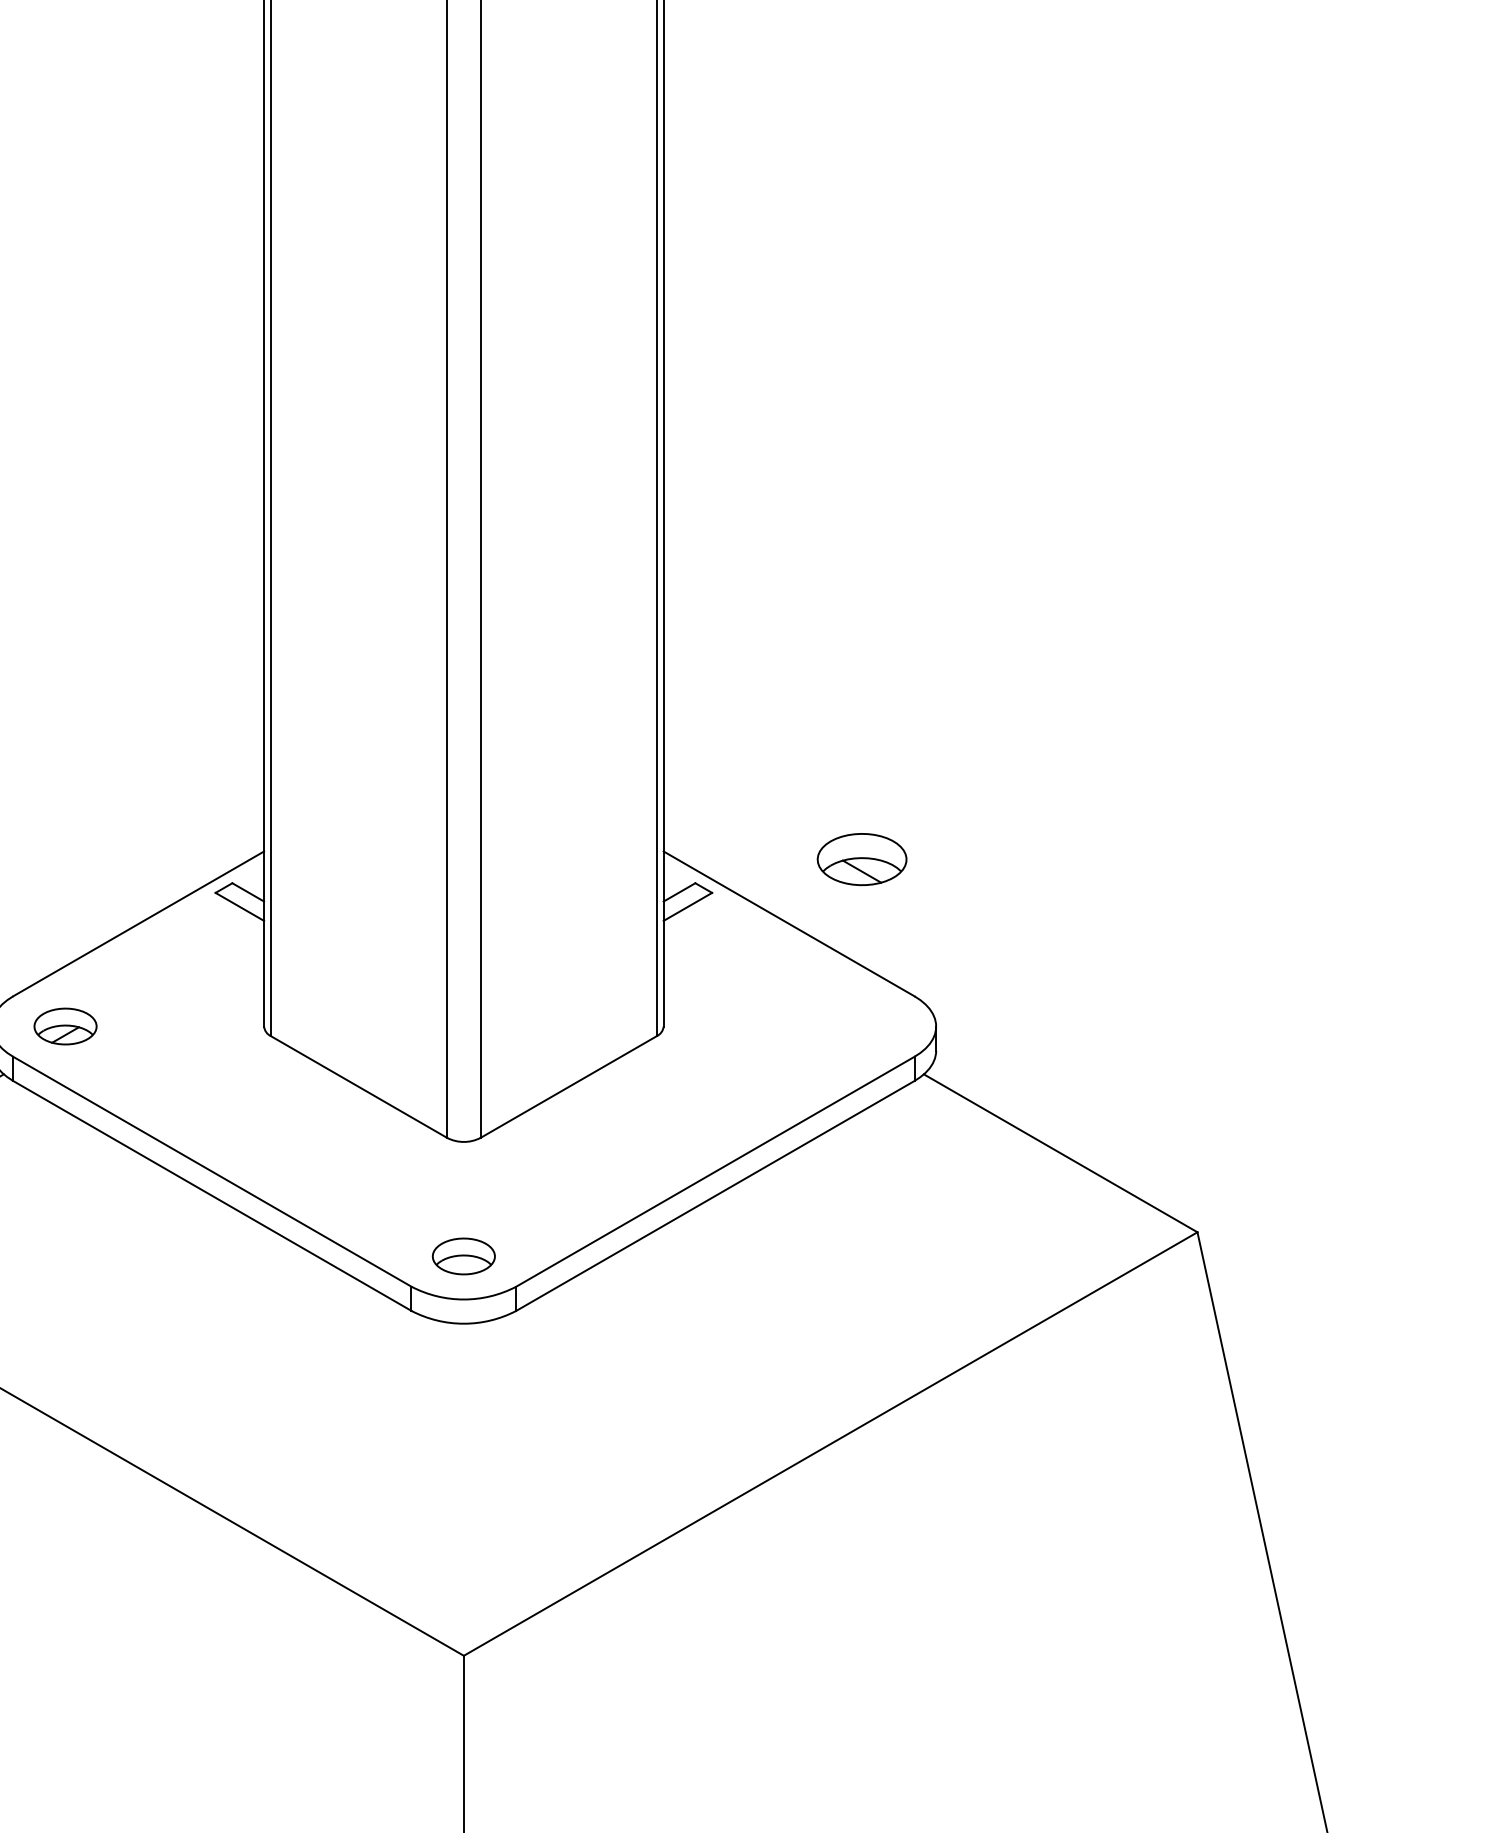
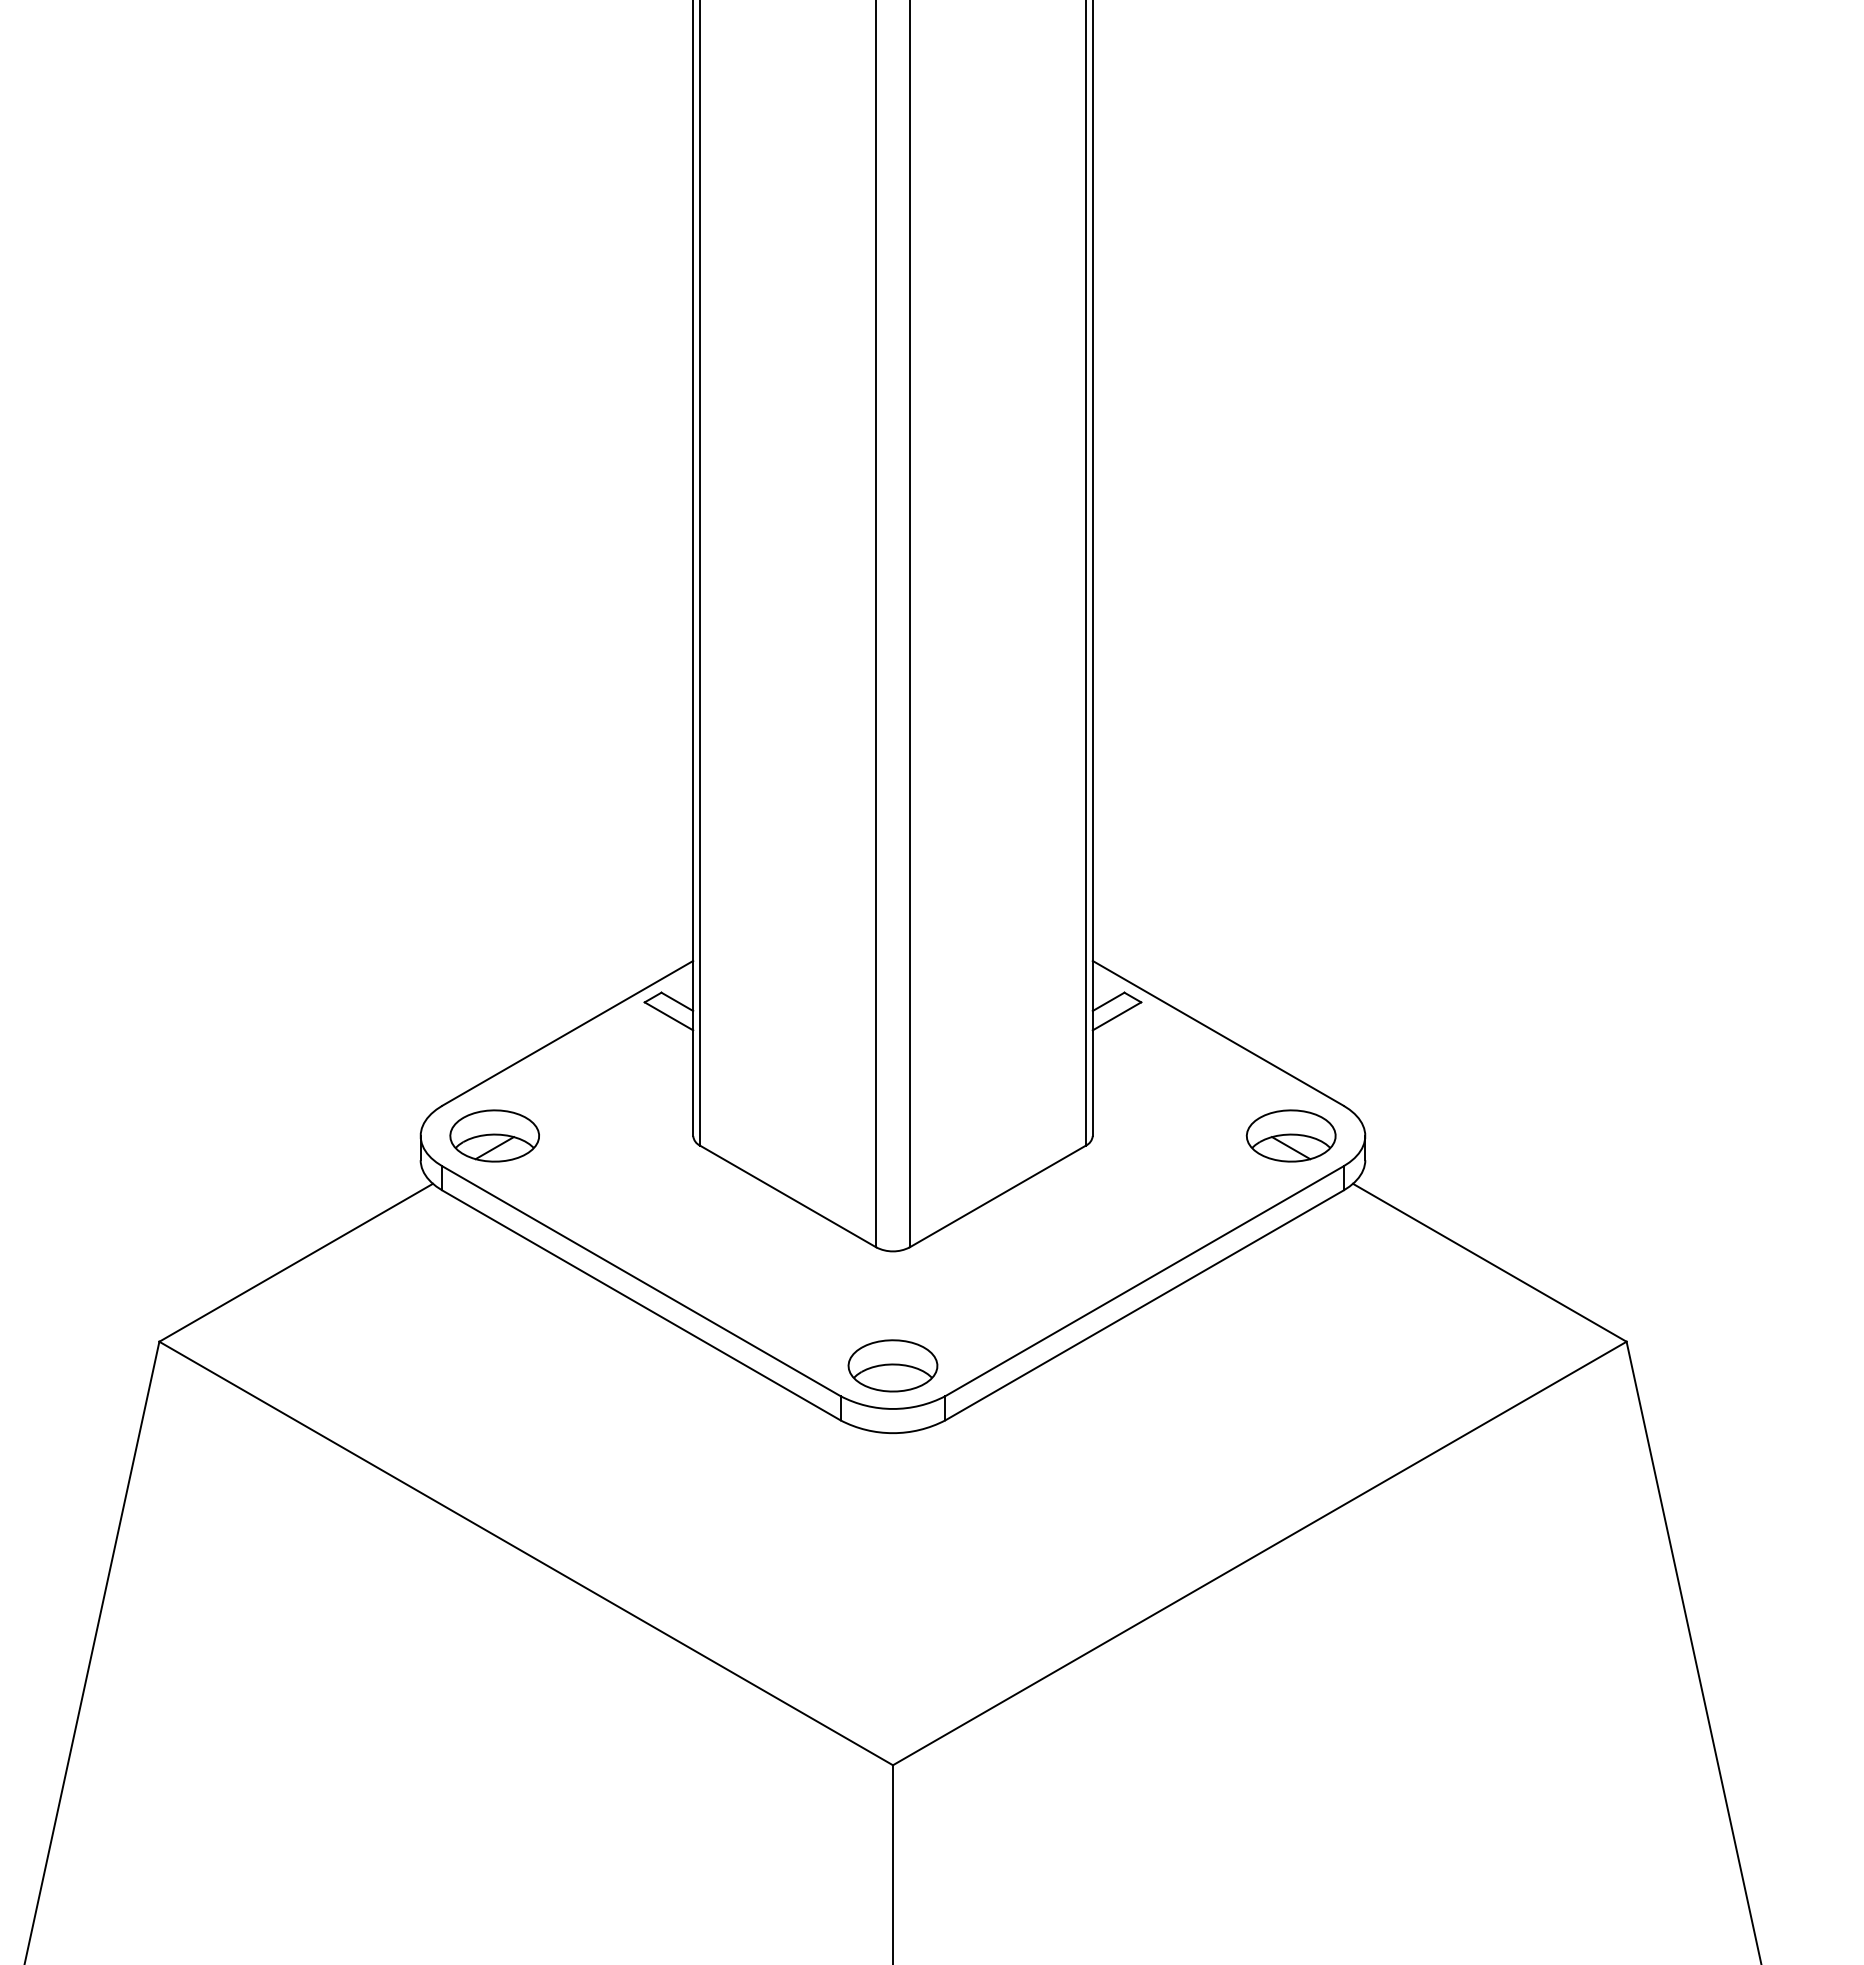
part: (861, 859) -> (1290, 1135), moved
part: (65, 1026) -> (494, 1135), size x1.43
part: (463, 1256) -> (892, 1365), size x1.43

